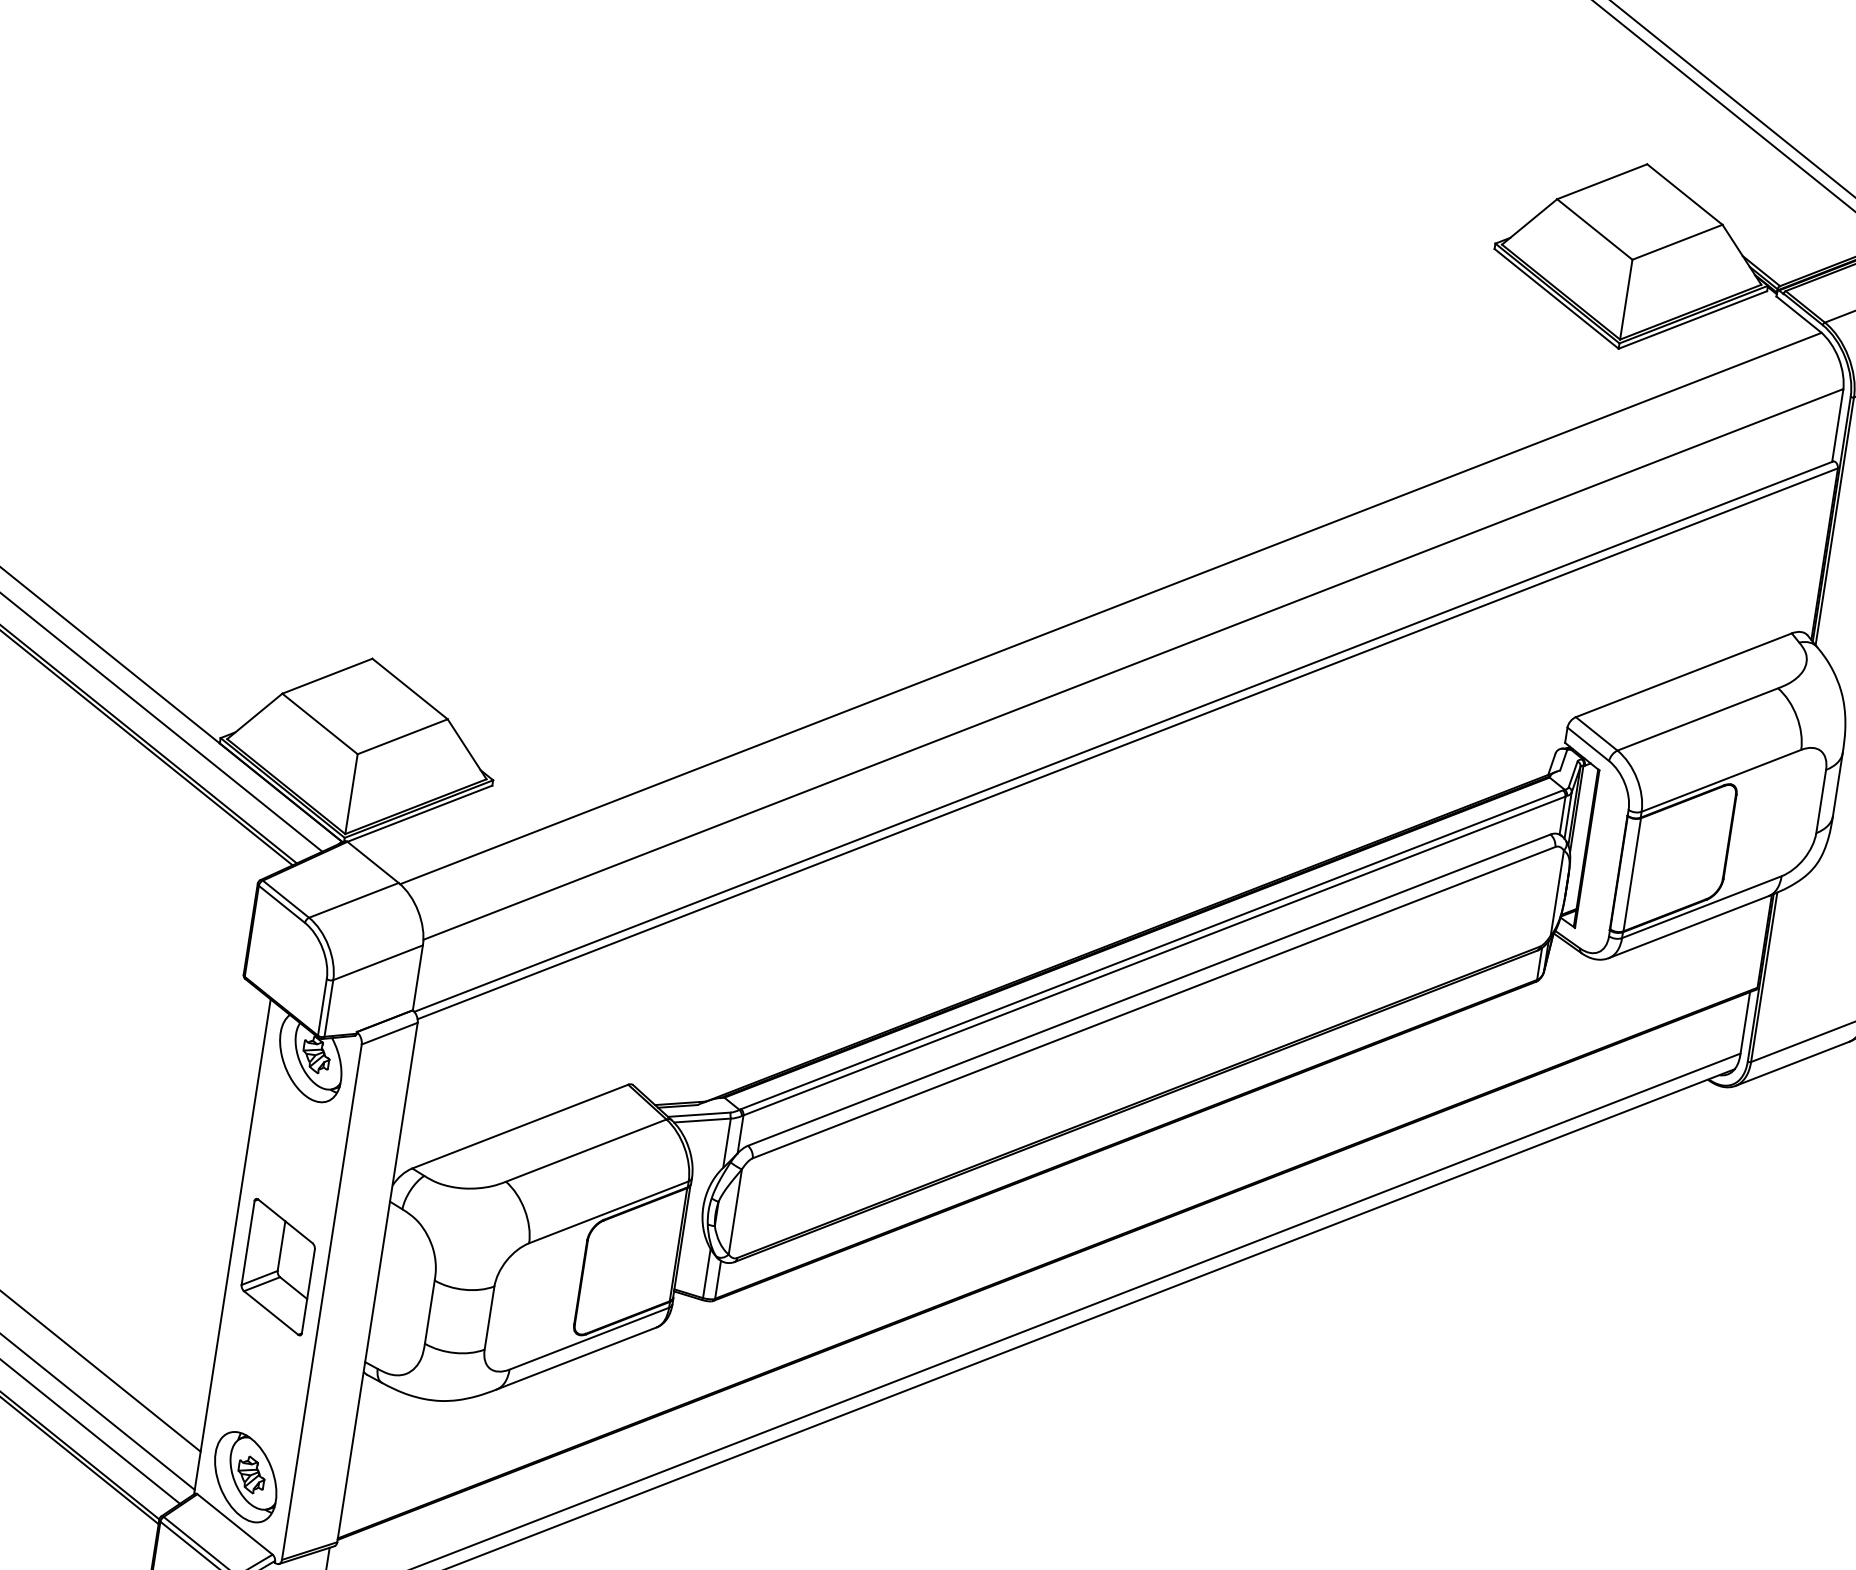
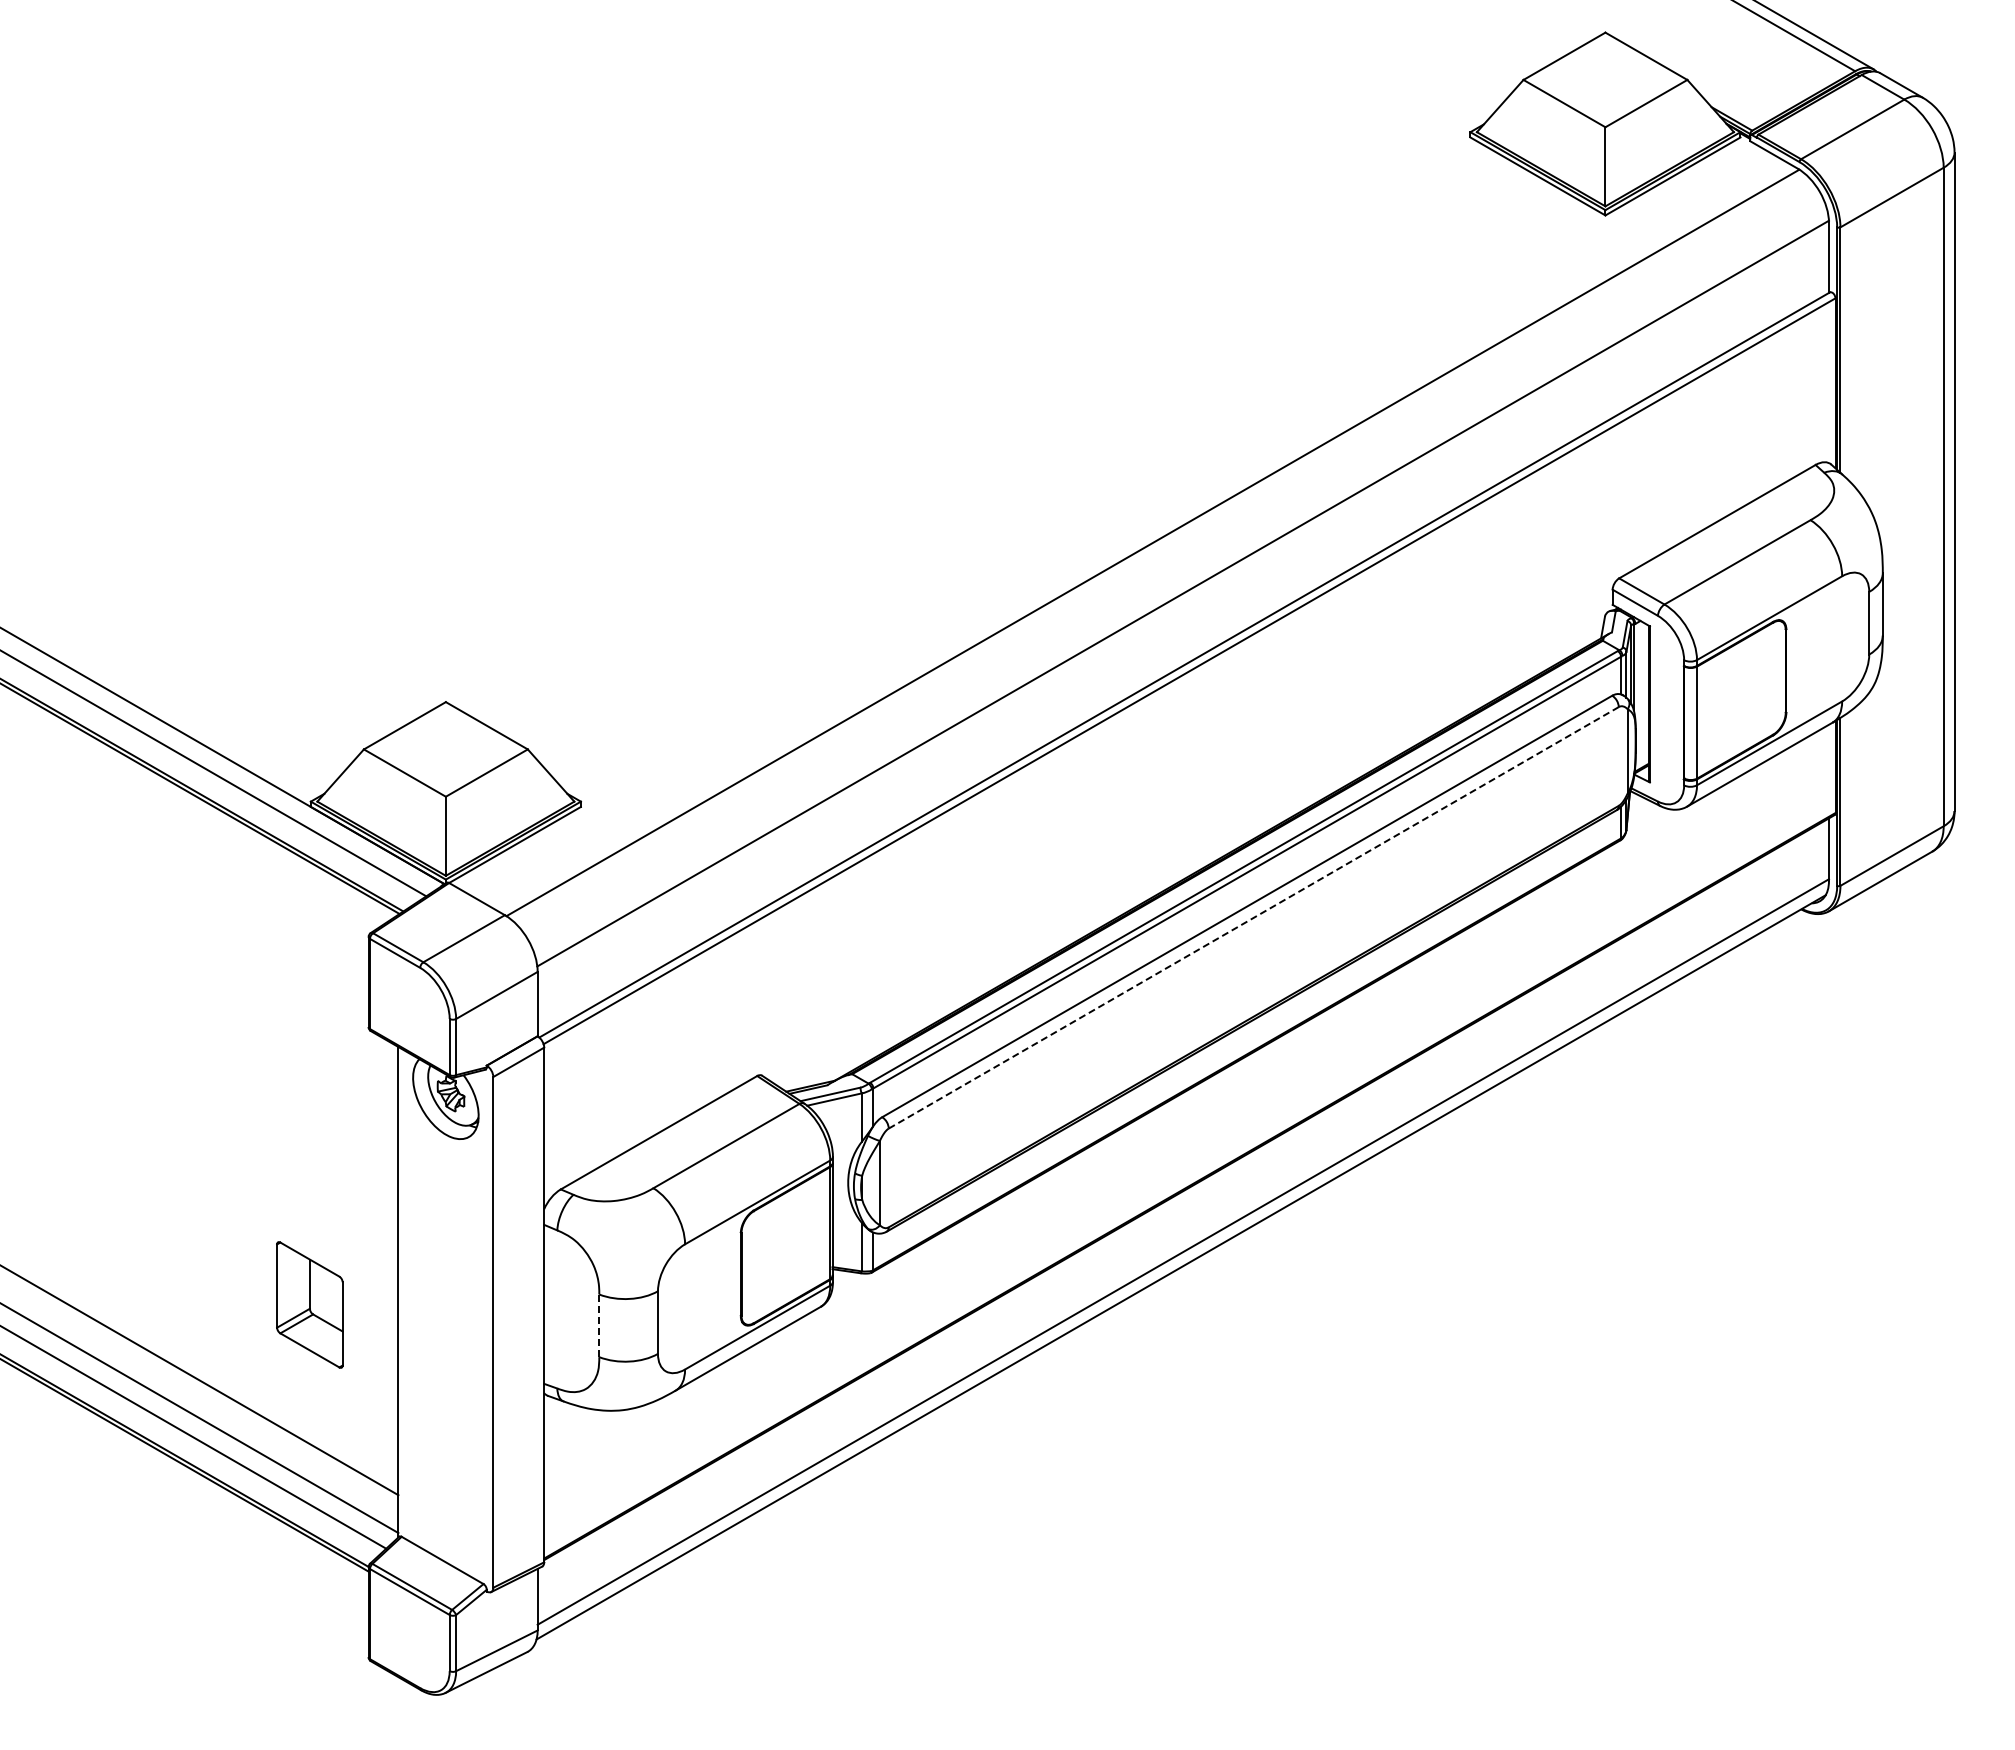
line: (1154, 1002) -> (1254, 917), solid -> dashed
part: (277, 1266) -> (309, 1304), moved
line: (429, 1312) -> (599, 1326), solid -> dashed
part: (245, 1476) -> (445, 1512), removed

